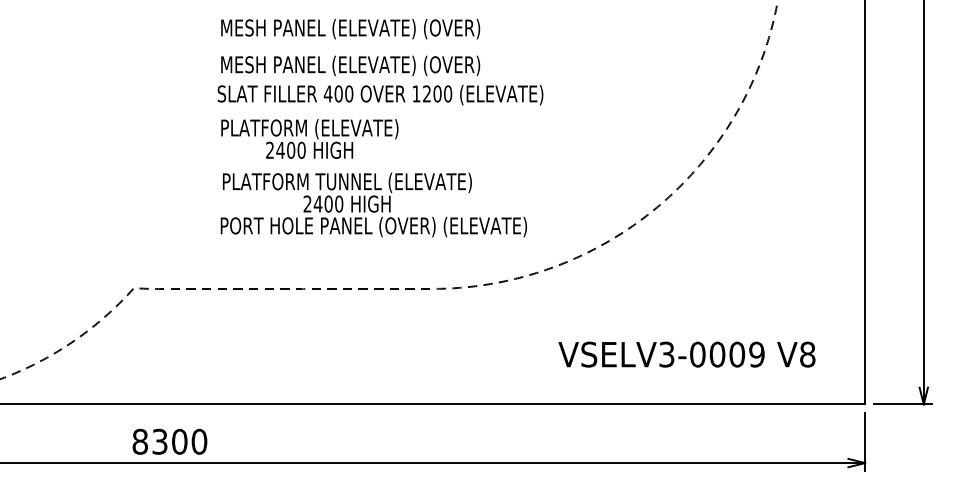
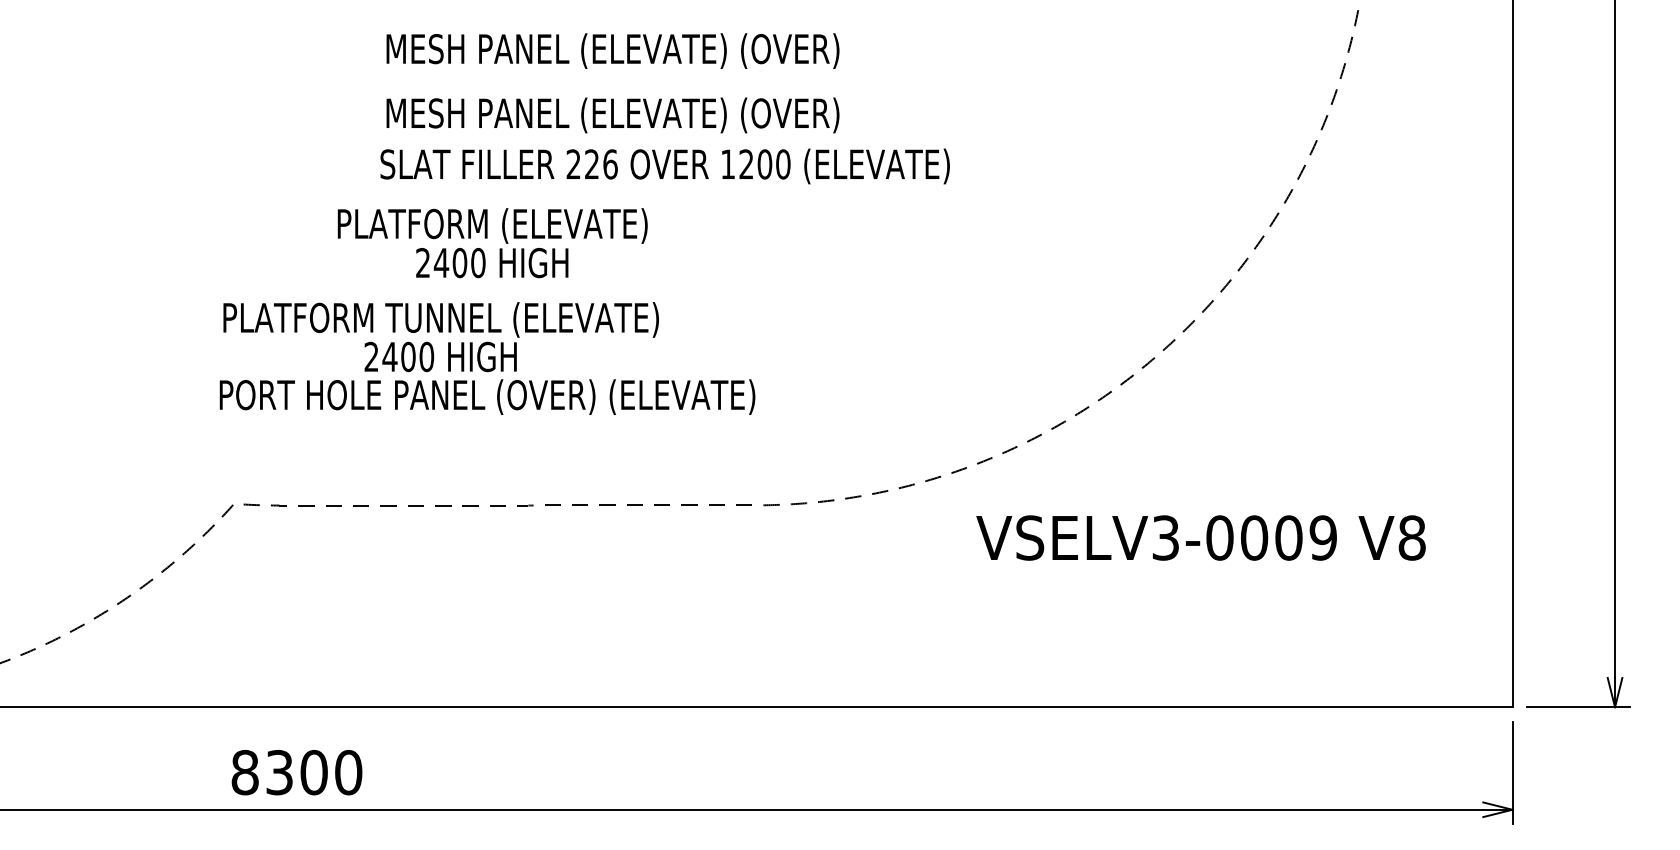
text: (338, 93) -> (591, 163), 400 -> 226
text: (309, 138) -> (492, 242), moved
text: (373, 204) -> (486, 357), moved
text: (686, 354) -> (1200, 537), moved

